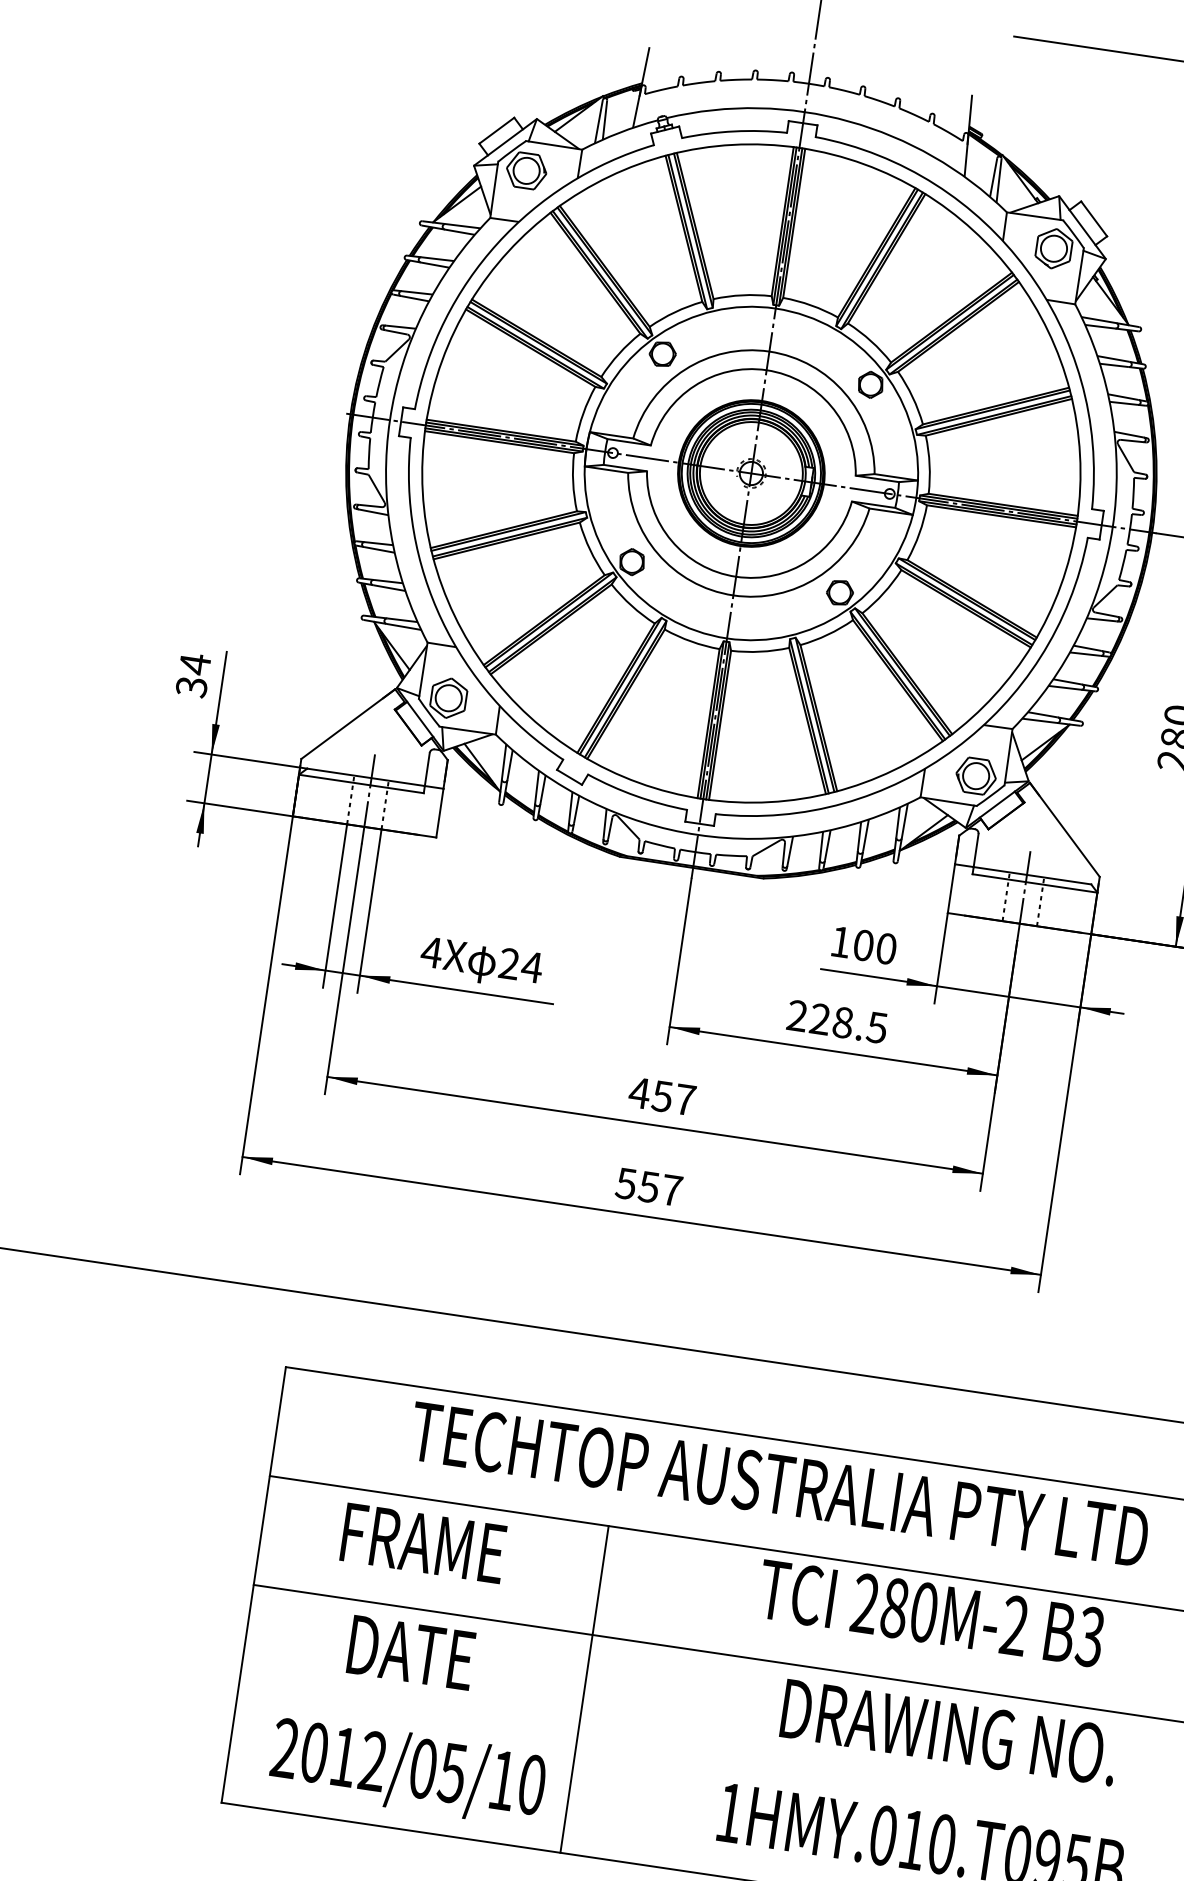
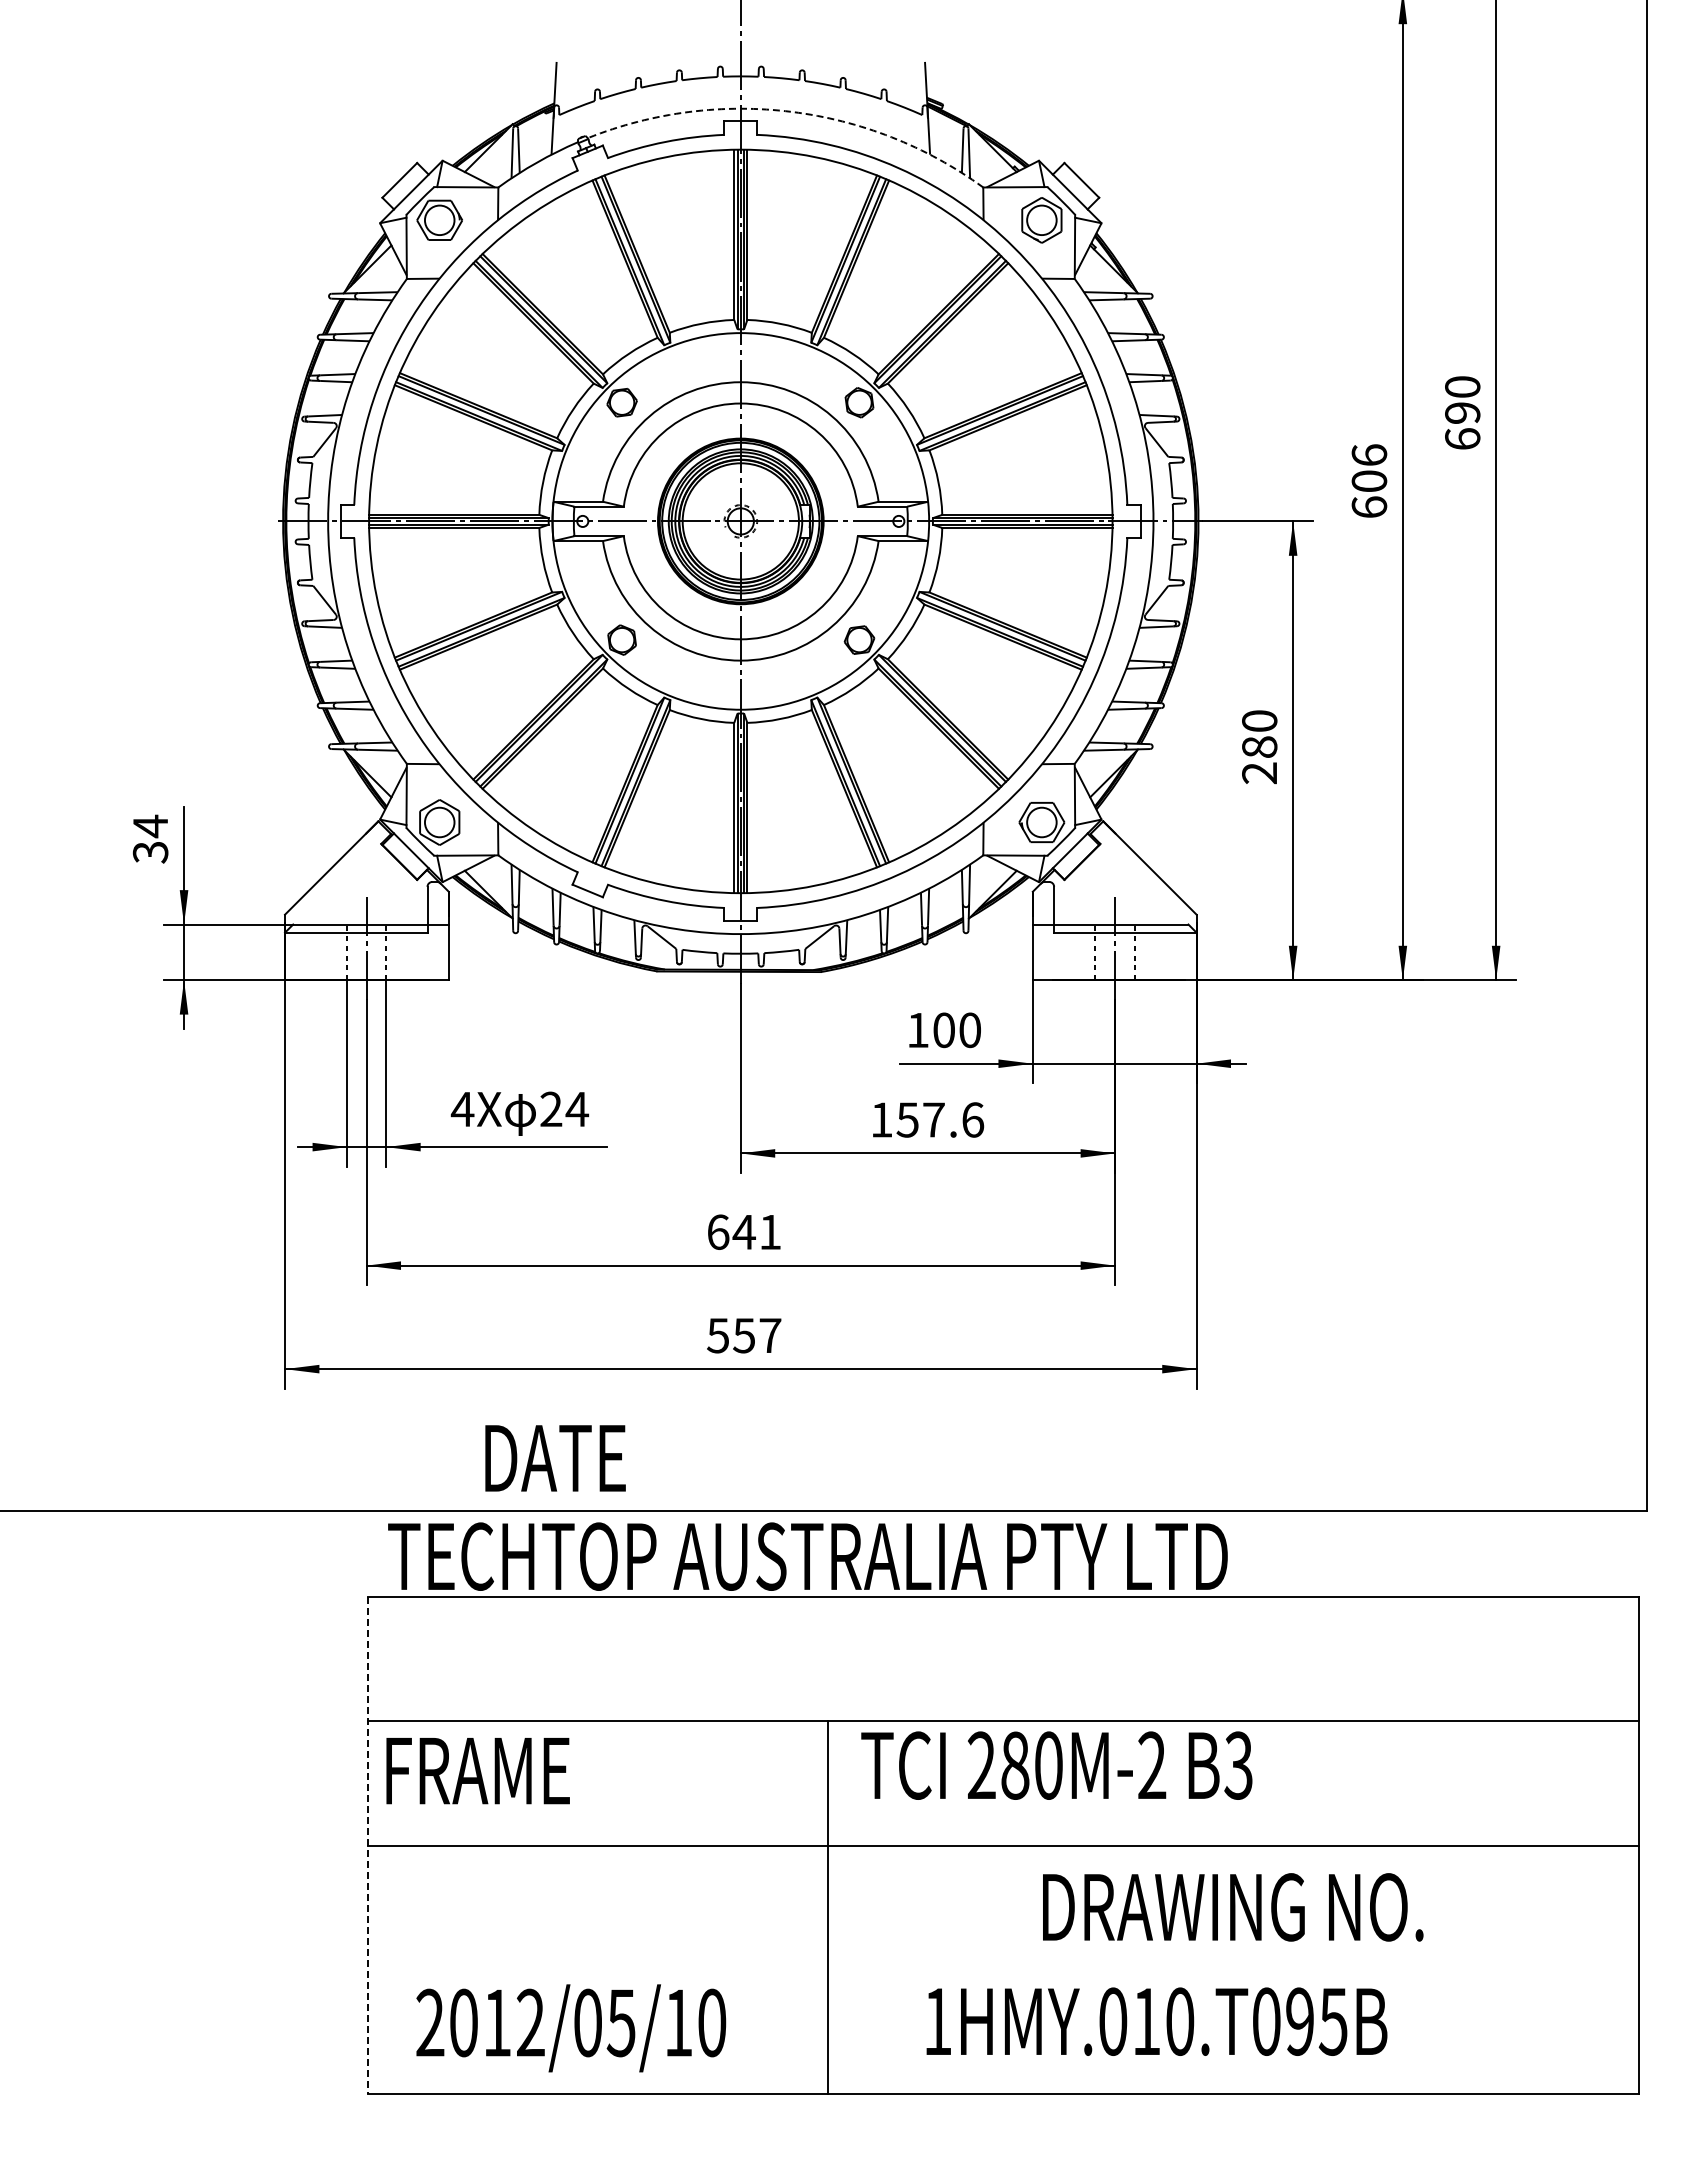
arc: (848, 121) -> (791, 111), solid -> dashed
text: (837, 1021) -> (927, 1119), 228.5 -> 157.6
text: (661, 1095) -> (743, 1231), 457 -> 641
text: (779, 1484) -> (807, 1556), moved
text: (423, 1543) -> (477, 1771), moved
line: (254, 1584) -> (368, 1845), solid -> dashed
text: (930, 1613) -> (1056, 1765), moved
text: (411, 1652) -> (555, 1458), moved
line: (584, 1689) -> (828, 1907), moved
text: (950, 1732) -> (1233, 1907), moved

